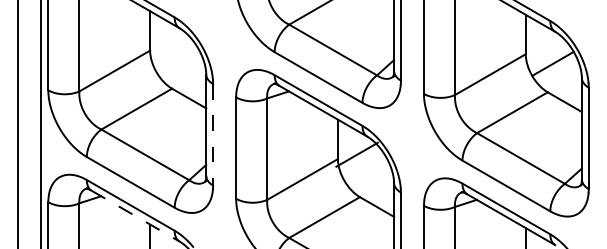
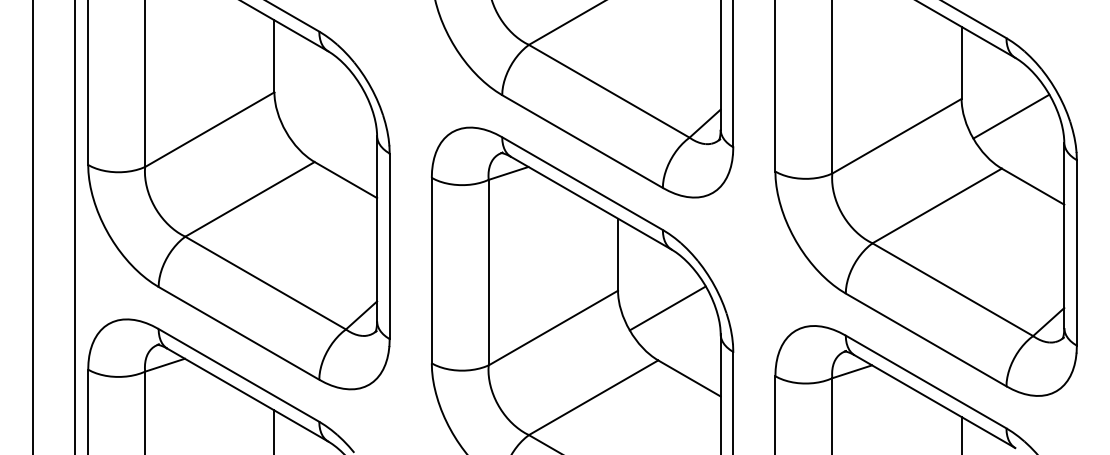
line: (213, 134) -> (390, 245), dashed -> solid
line: (356, 154) -> (666, 307), moved
line: (135, 216) -> (247, 395), dashed -> solid

